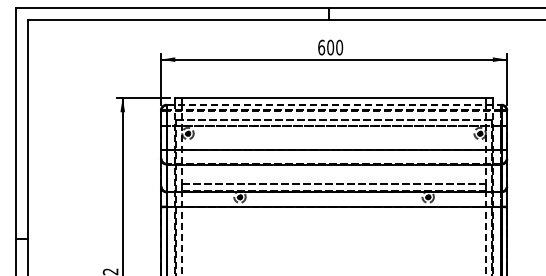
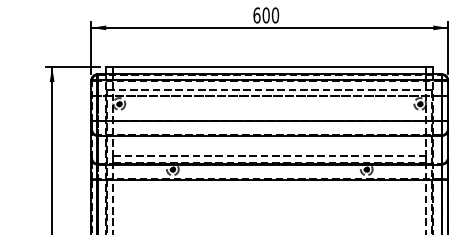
line: (334, 104) -> (270, 74), dashed -> solid
line: (333, 110) -> (269, 80), dashed -> solid

